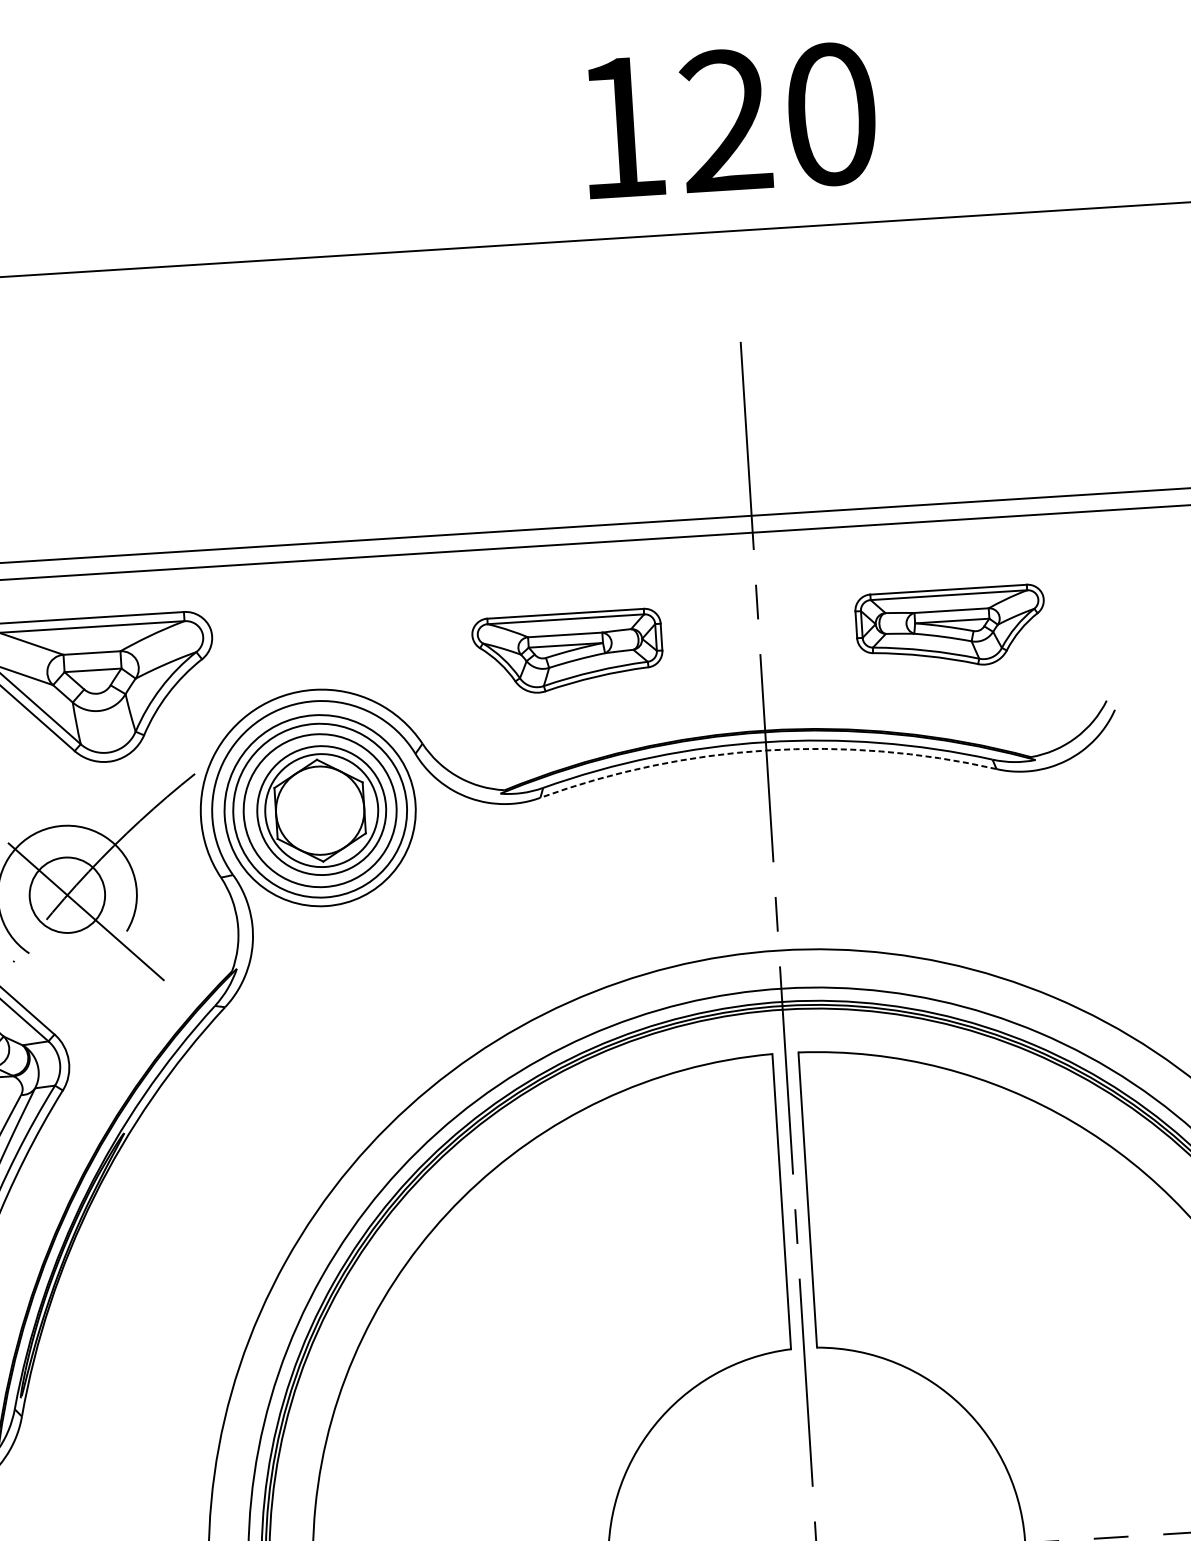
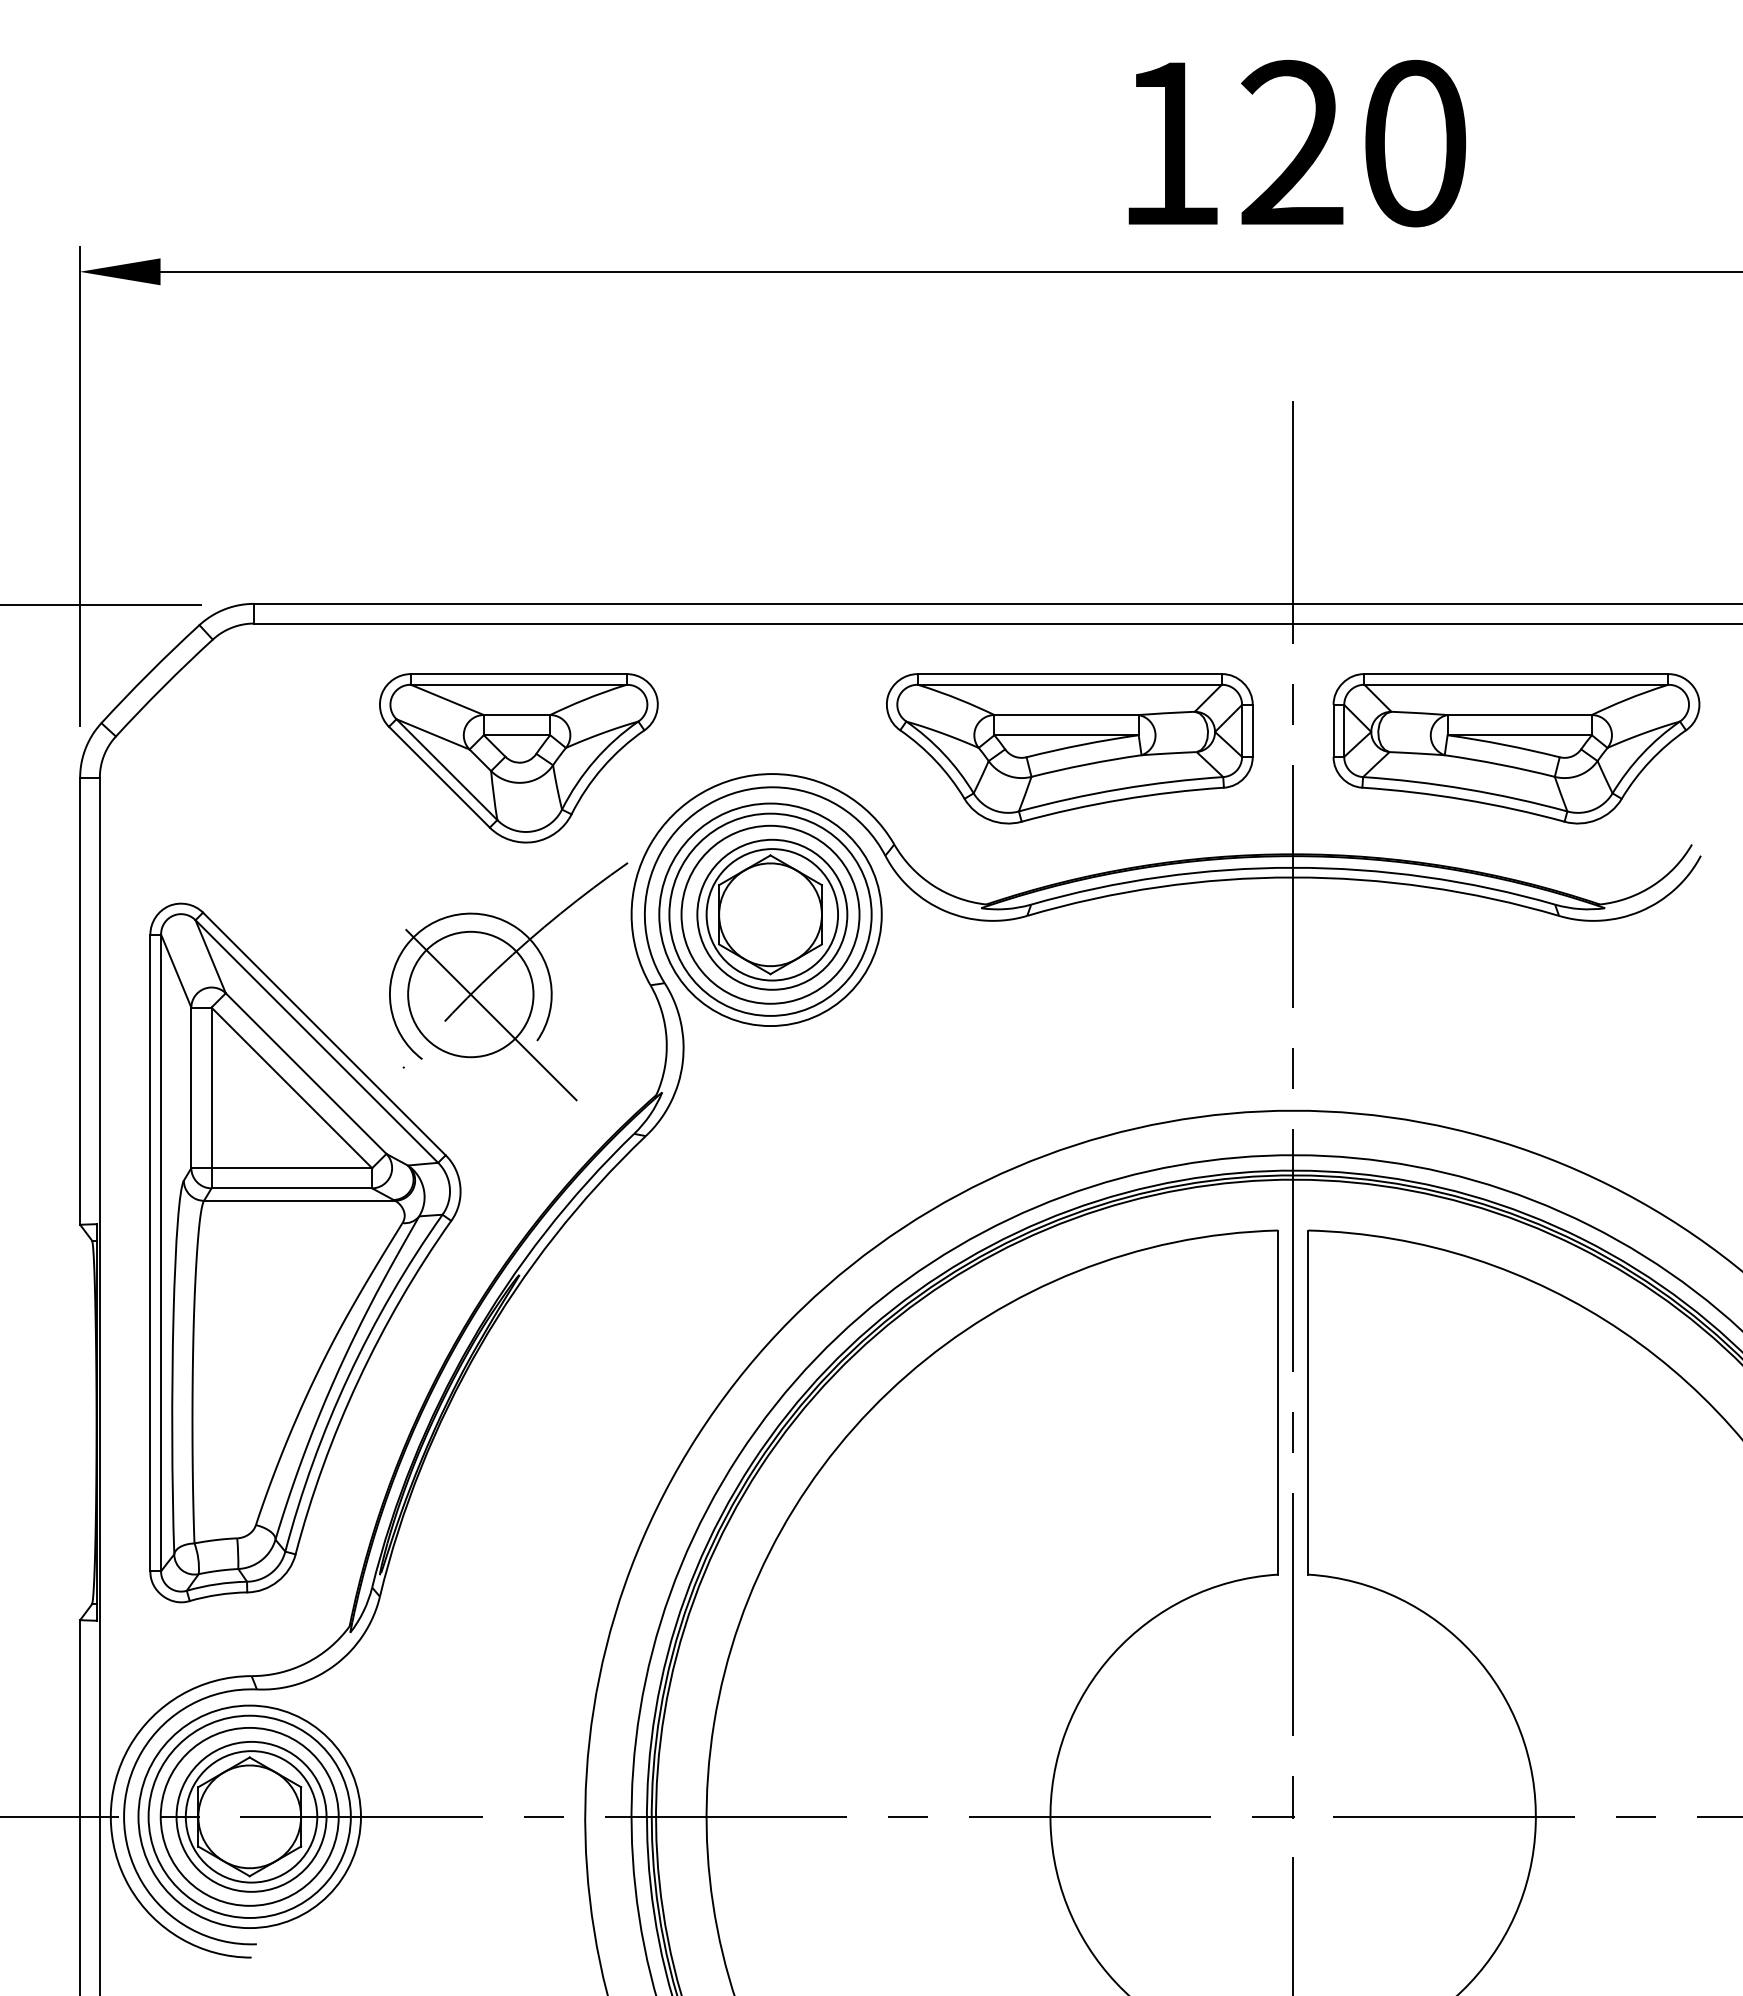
part: (951, 627) -> (1516, 748), size x1.67
part: (567, 651) -> (1069, 748), size x1.67
arc: (766, 750) -> (1293, 877), dashed -> solid
circle: (67, 895) -> (470, 994), size x1.43

